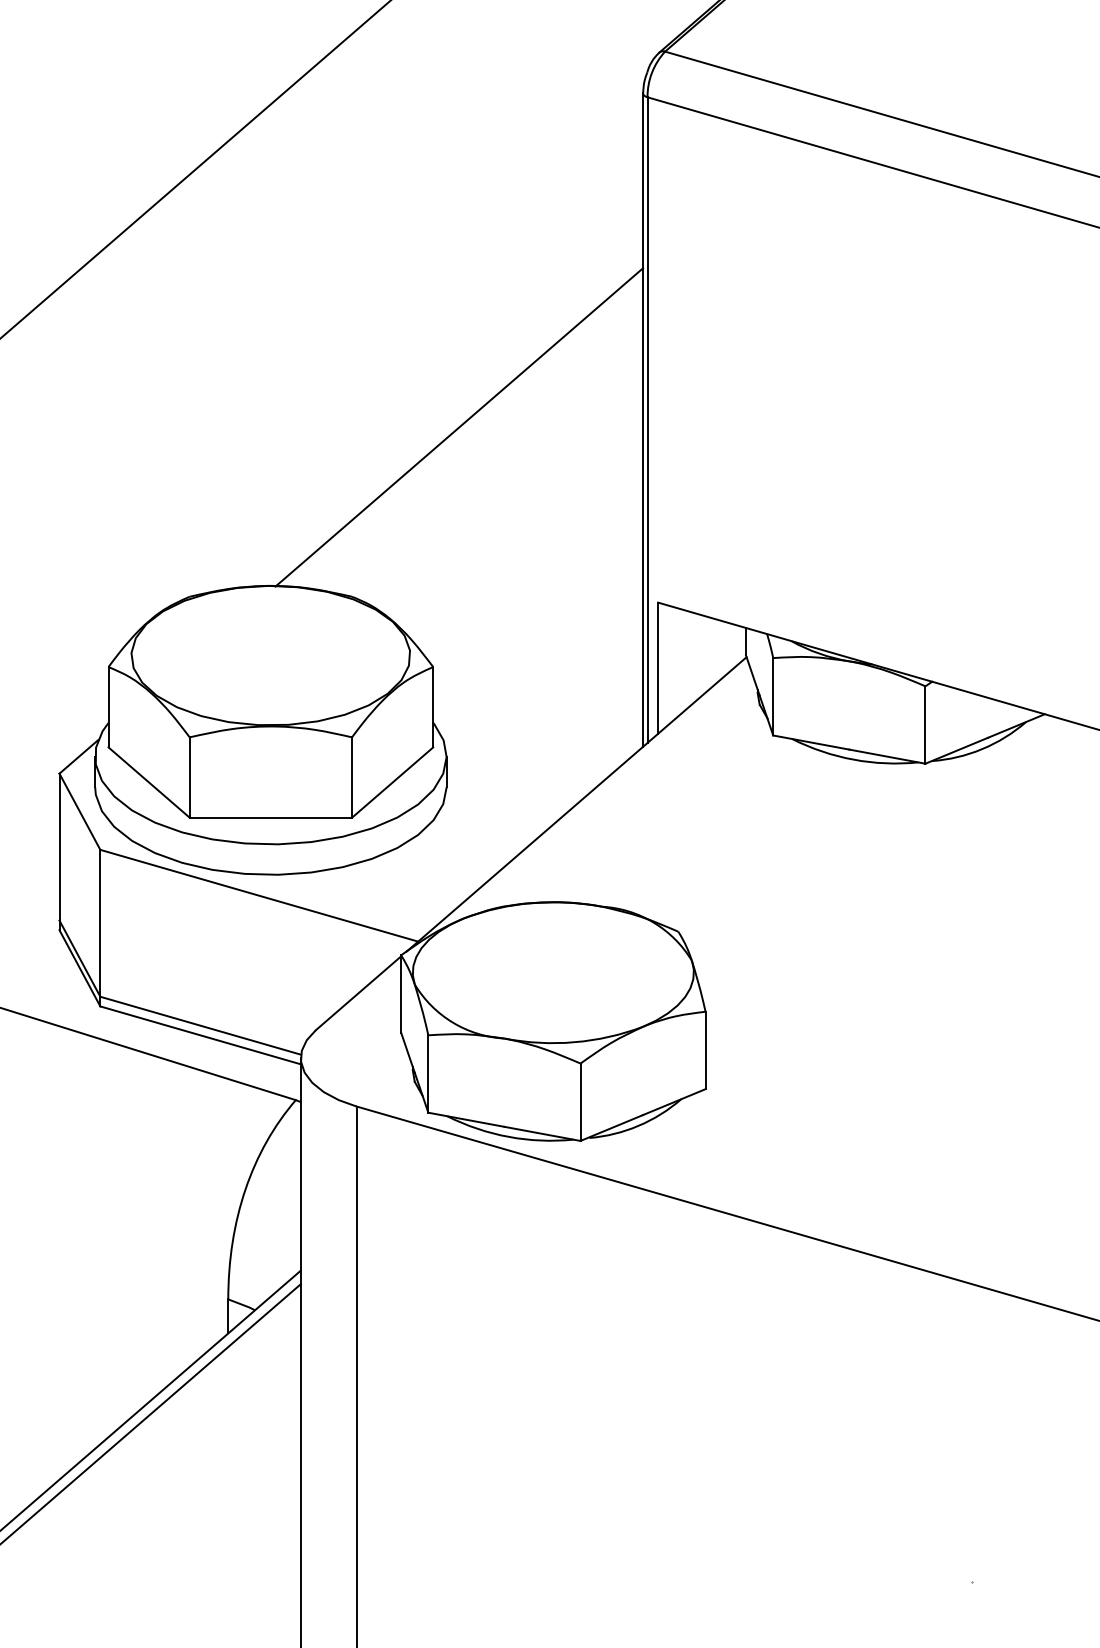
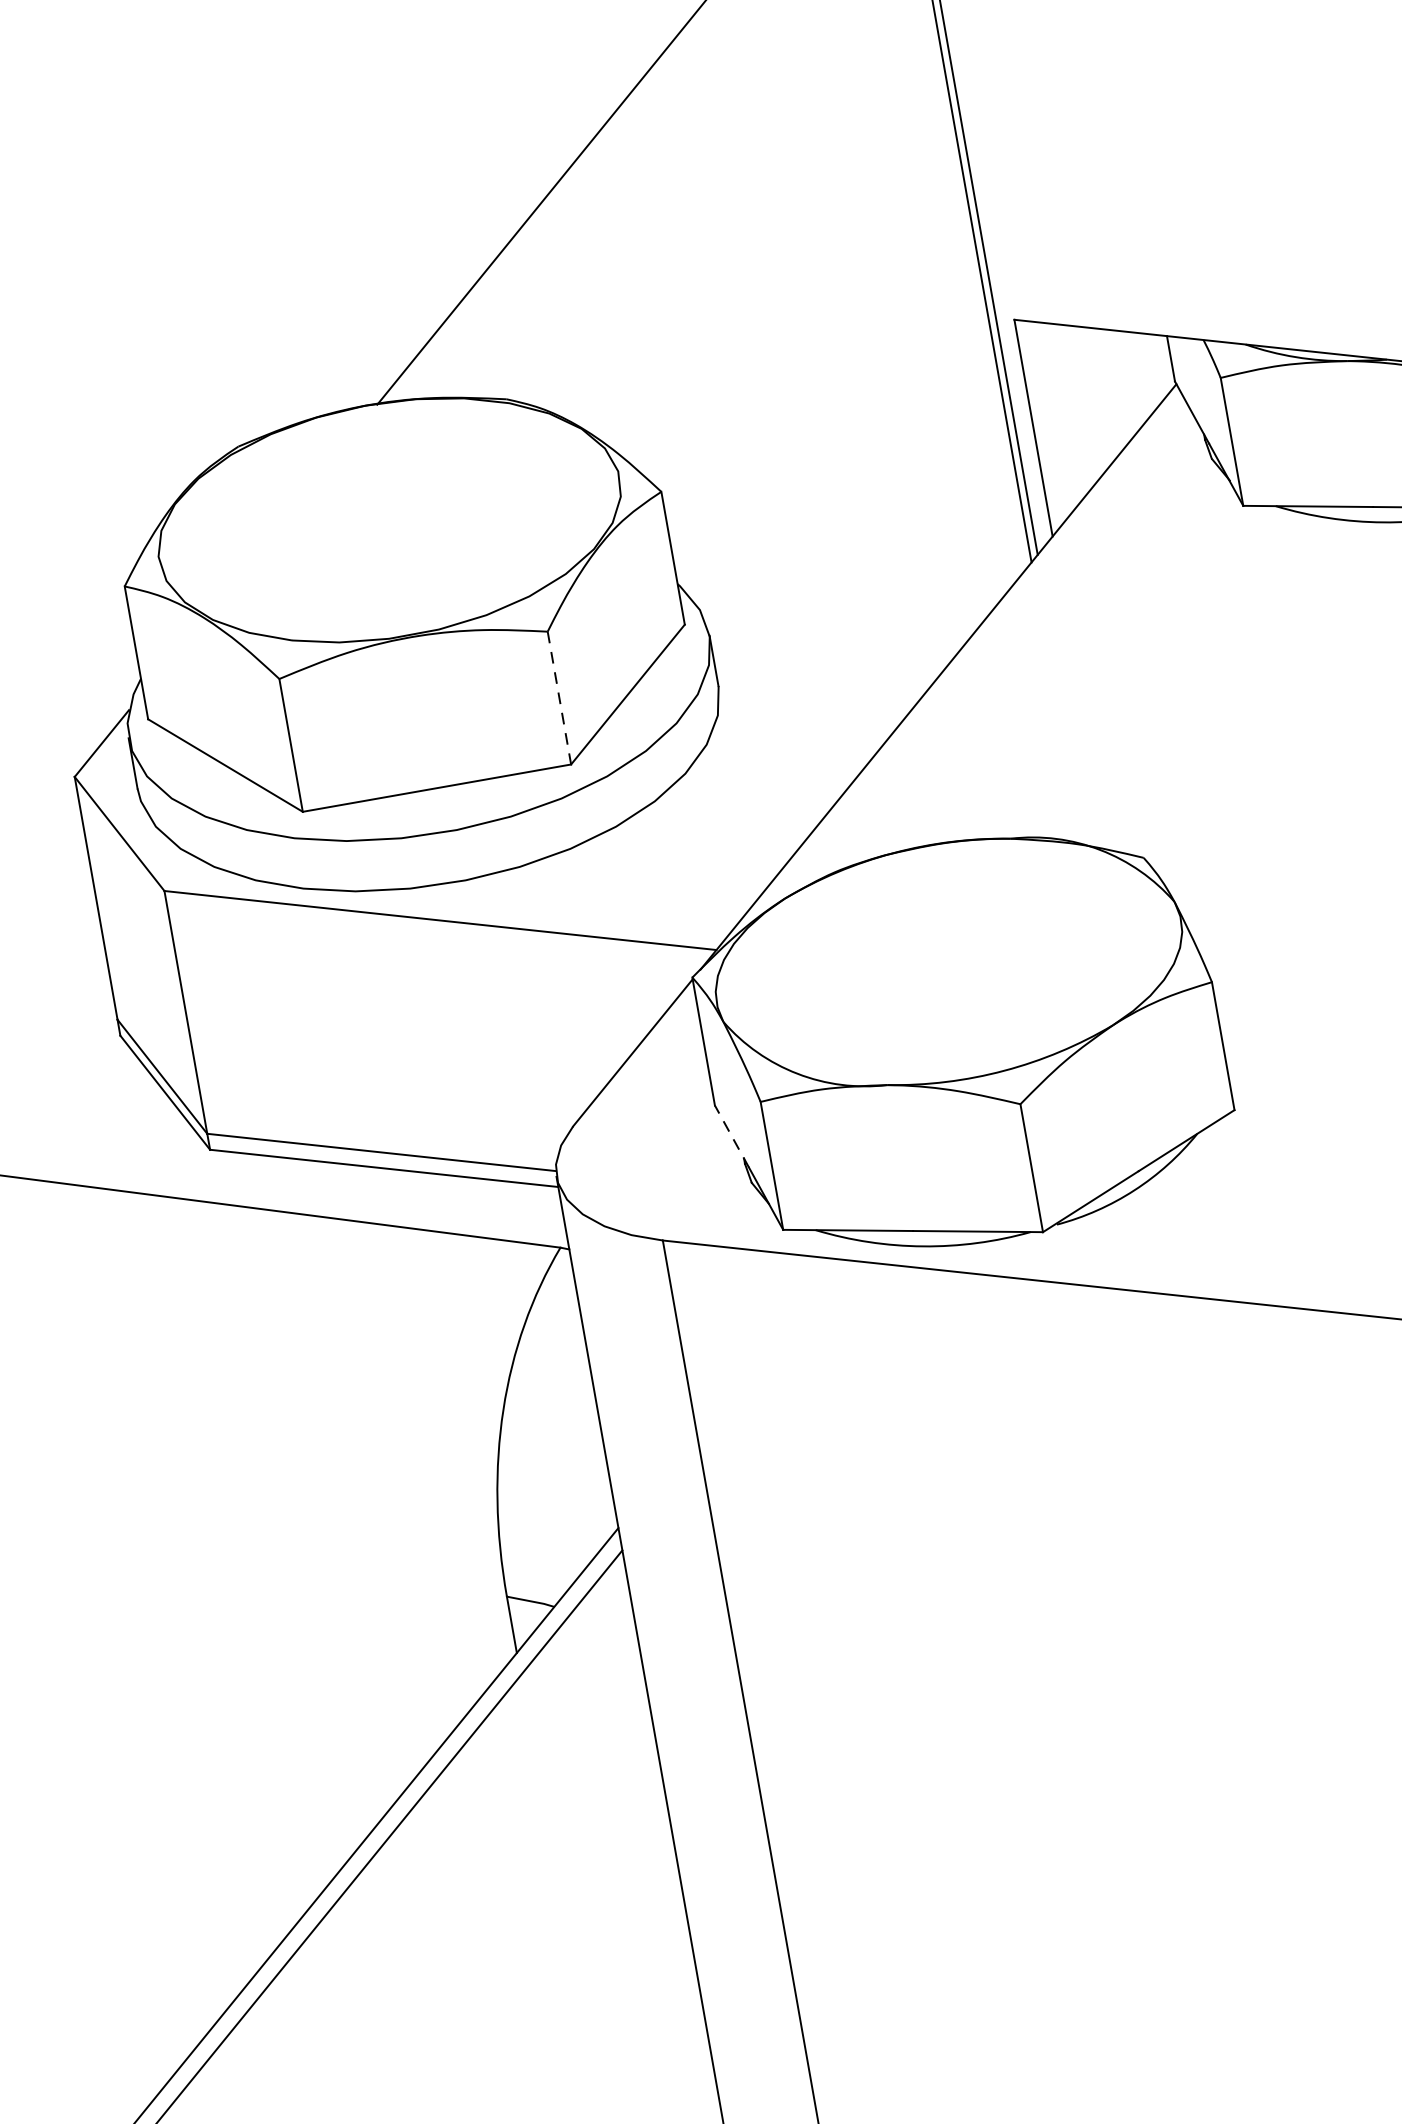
line: (352, 778) -> (560, 699), solid -> dashed
line: (407, 1052) -> (731, 1136), solid -> dashed

